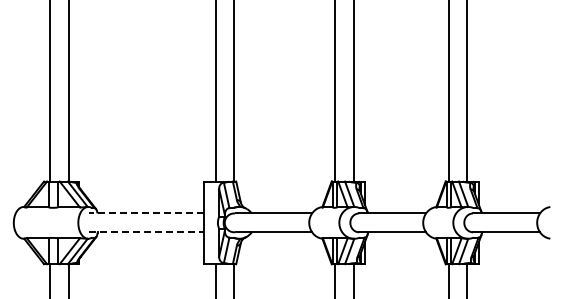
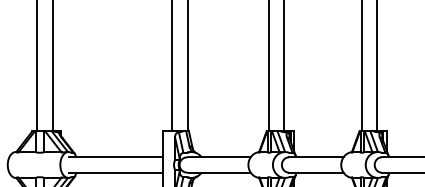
line: (145, 213) -> (115, 157), dashed -> solid
line: (146, 232) -> (115, 172), dashed -> solid

